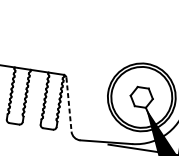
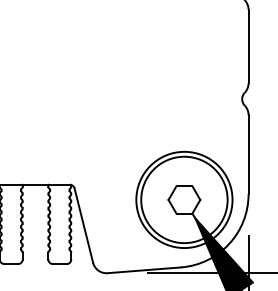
line: (68, 105) -> (83, 226), dashed -> solid

